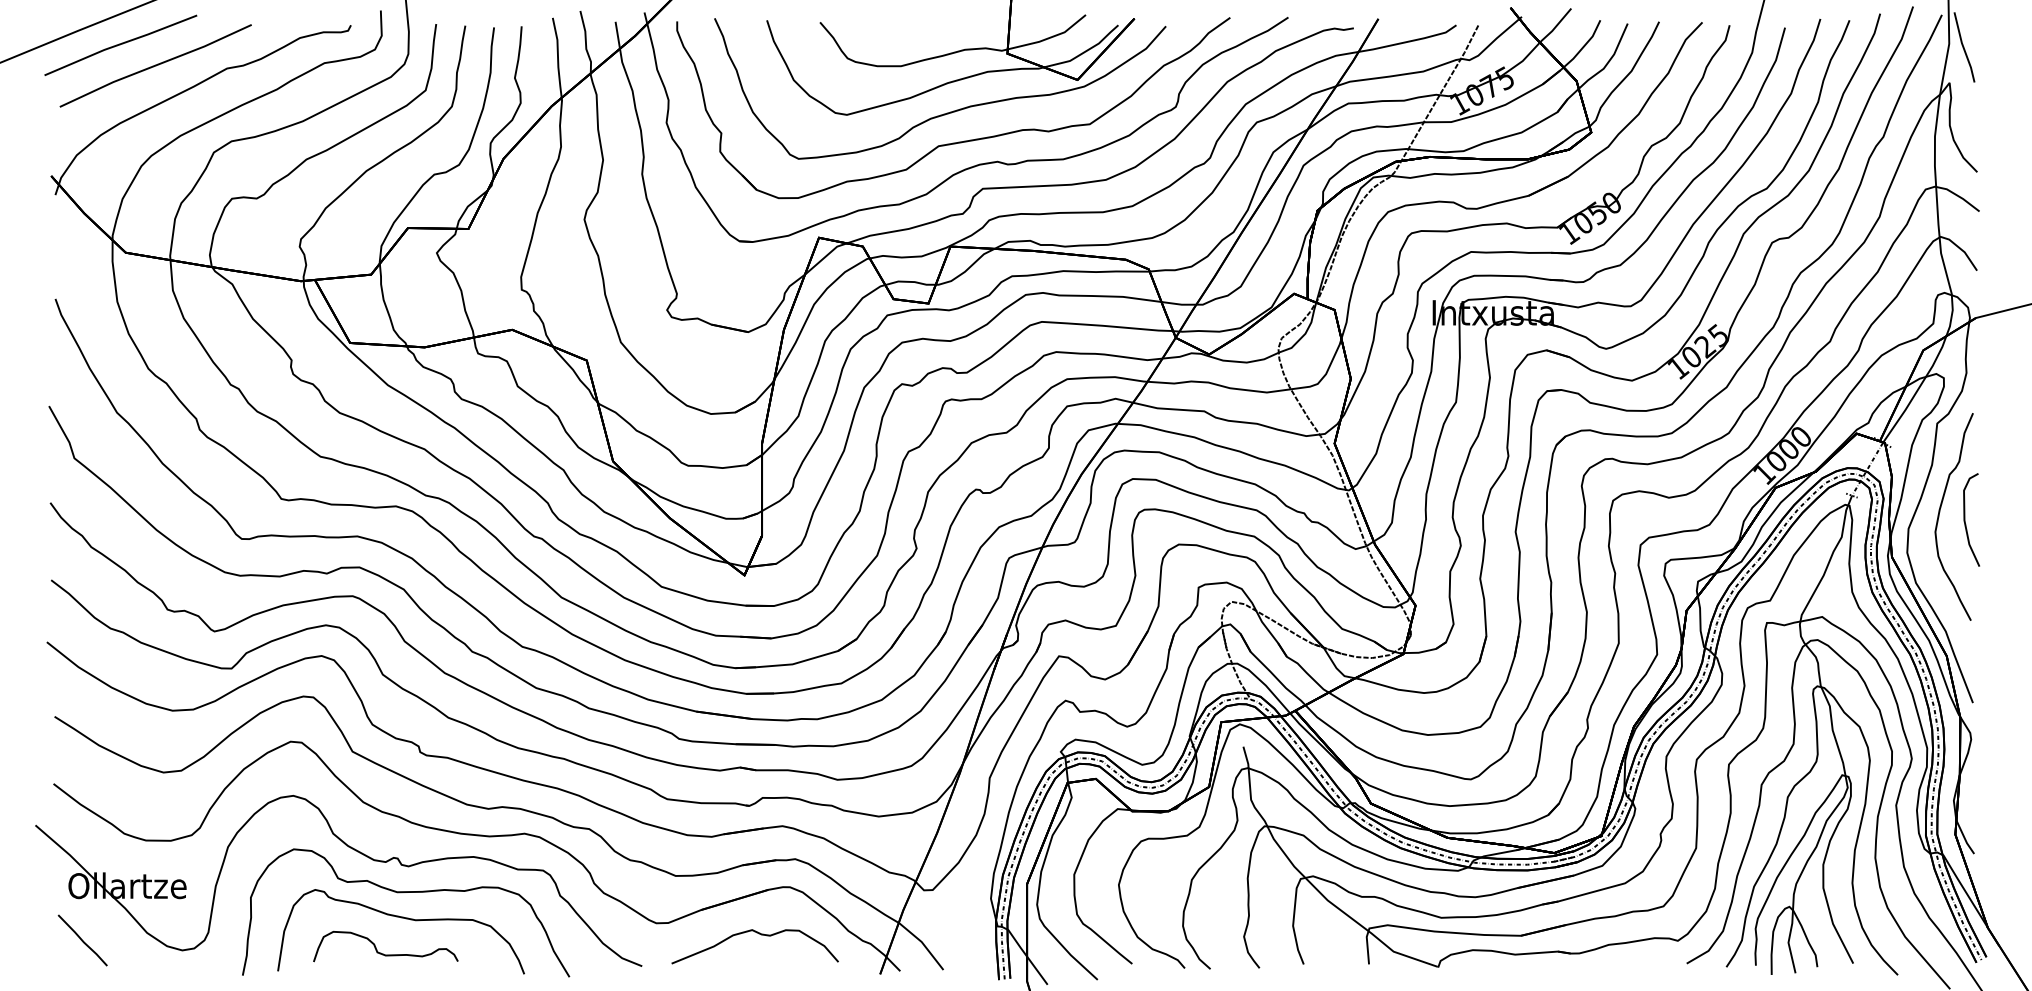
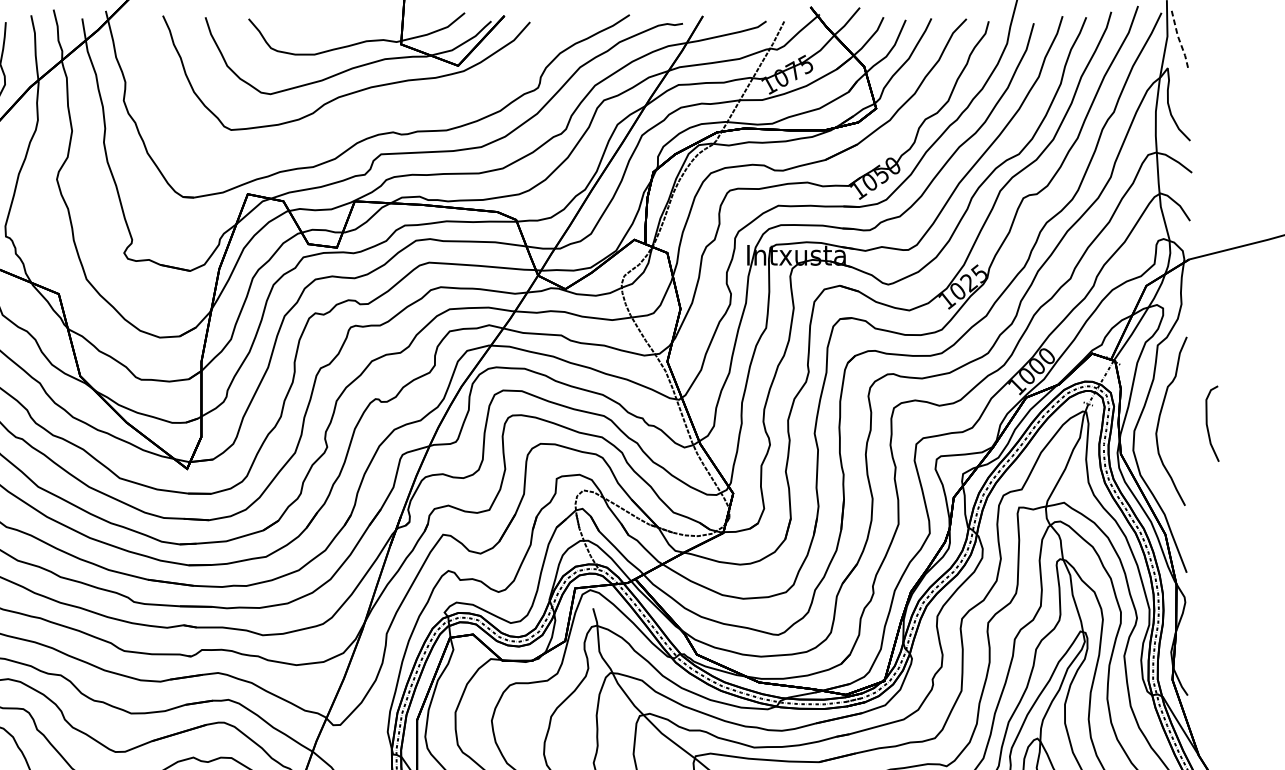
line: (1963, 47) -> (1179, 39), solid -> dashed
part: (958, 141) -> (361, 115), removed
curve: (1965, 519) -> (1207, 423), moved

